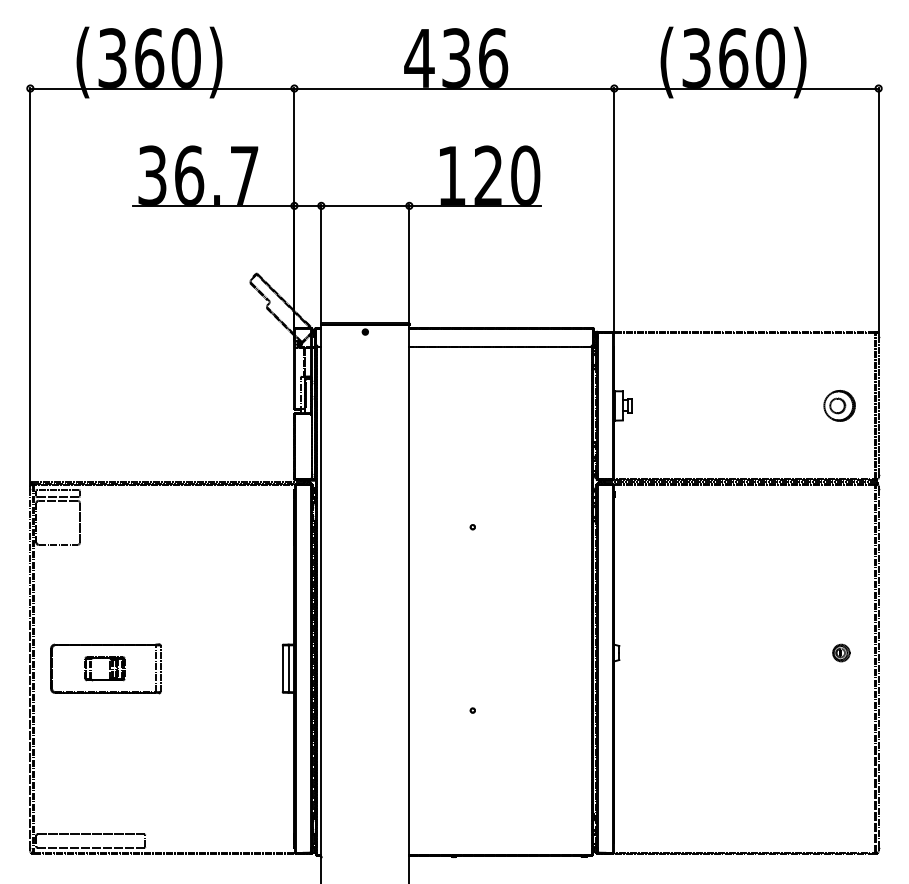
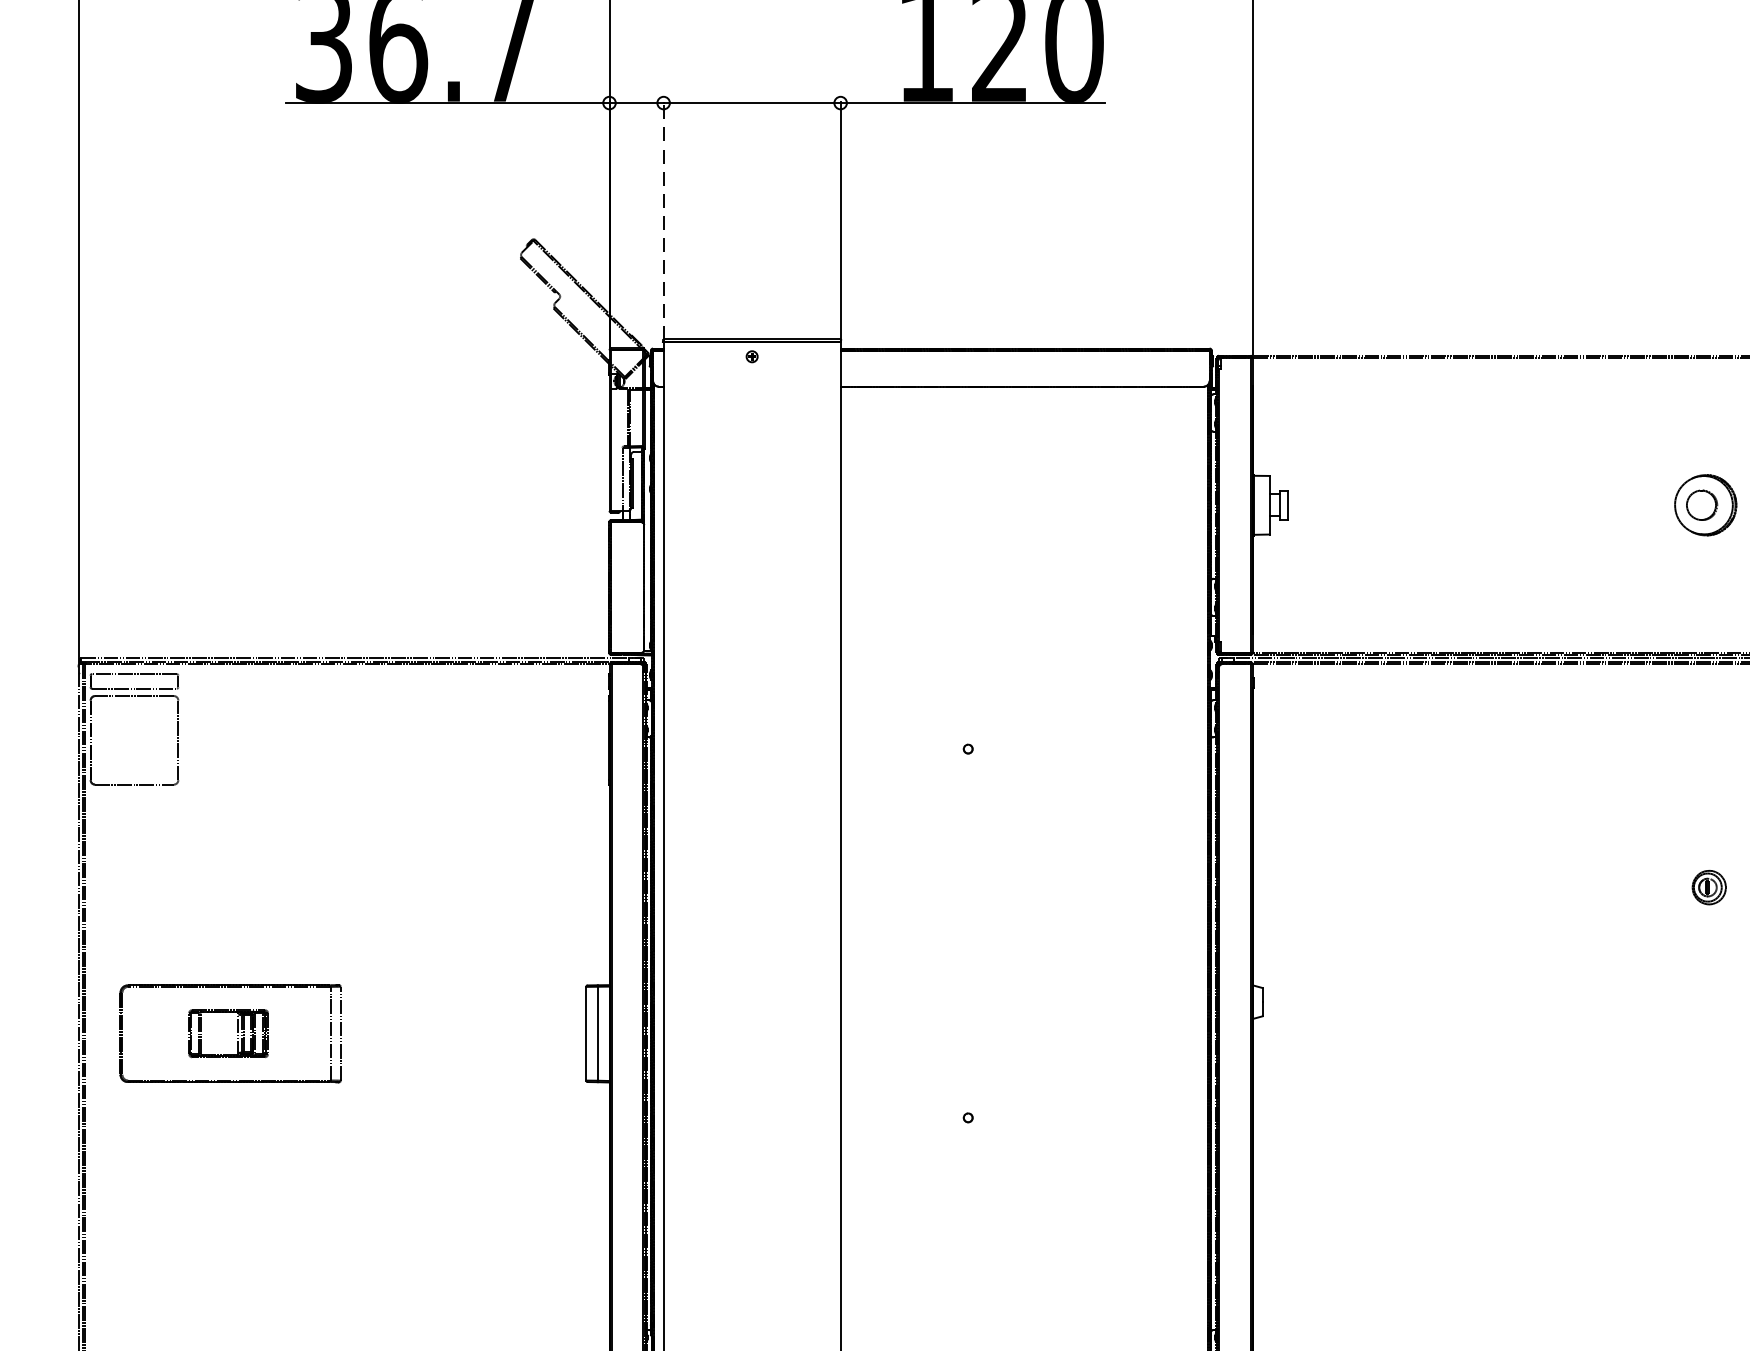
line: (321, 264) -> (663, 220), solid -> dashed
part: (841, 652) -> (1709, 886), moved

